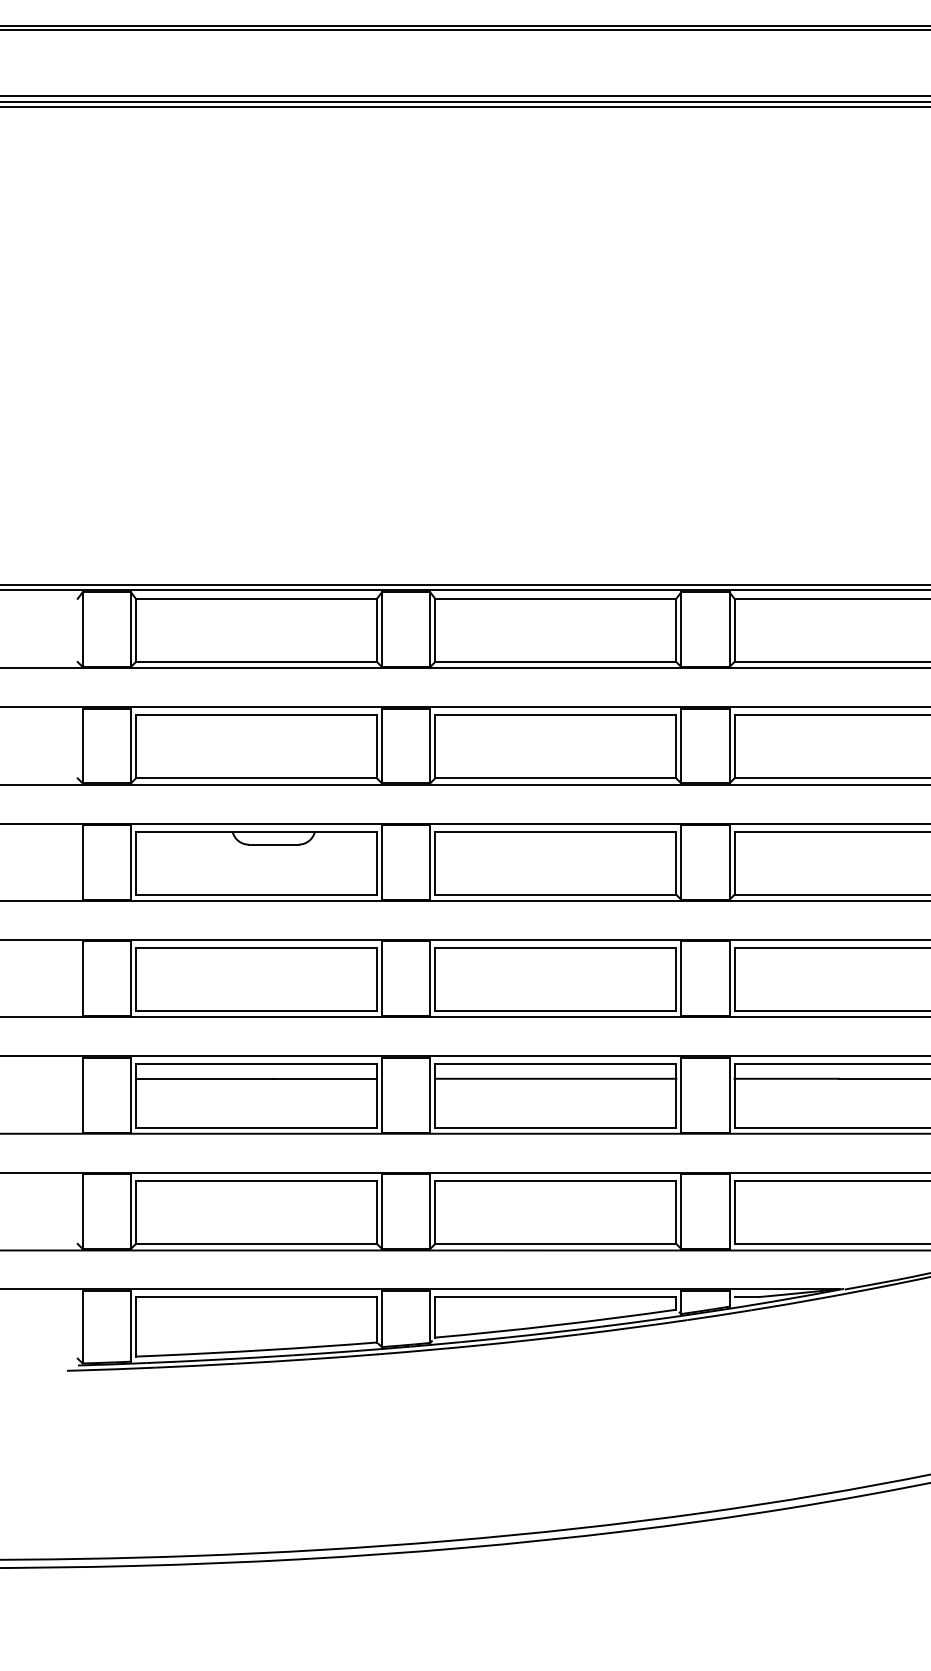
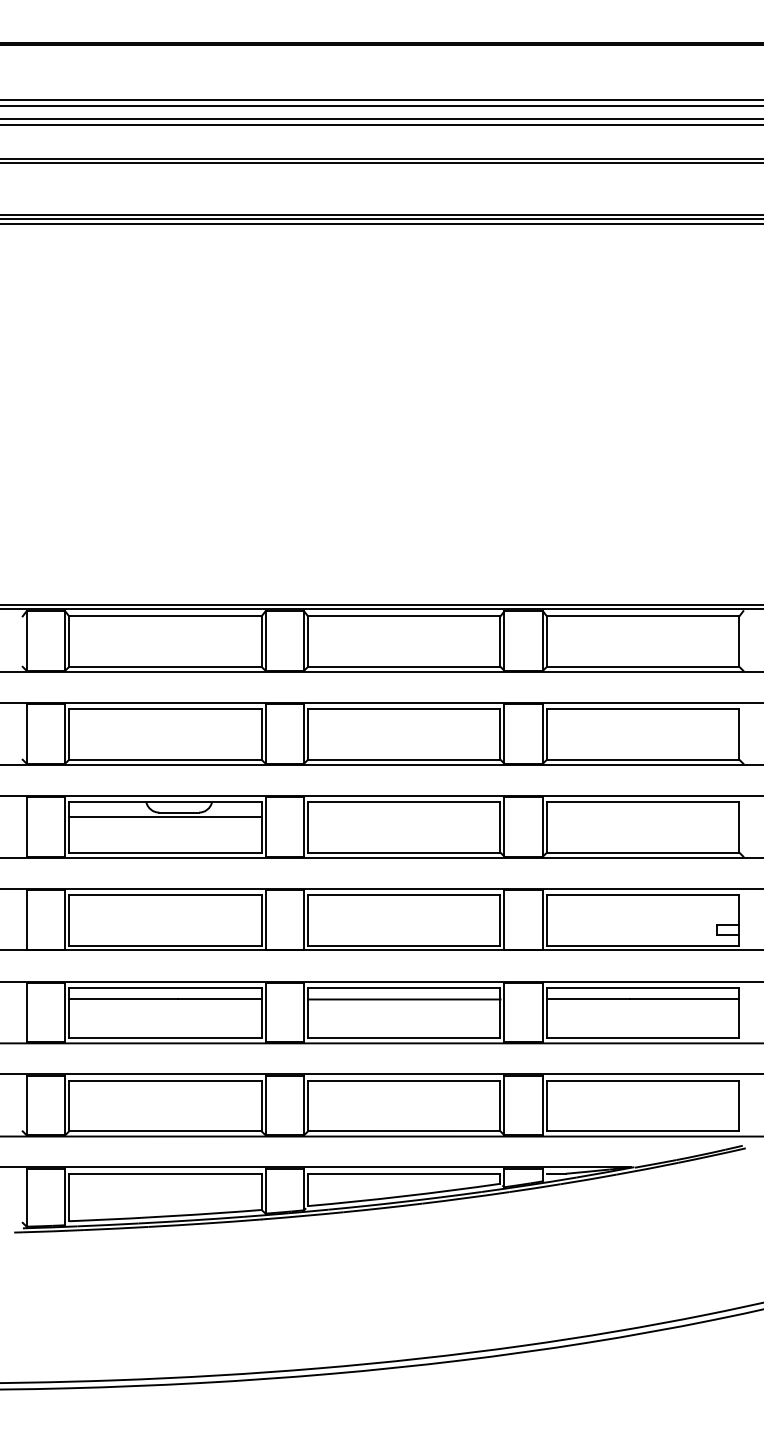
line: (256, 849) -> (165, 816), added

